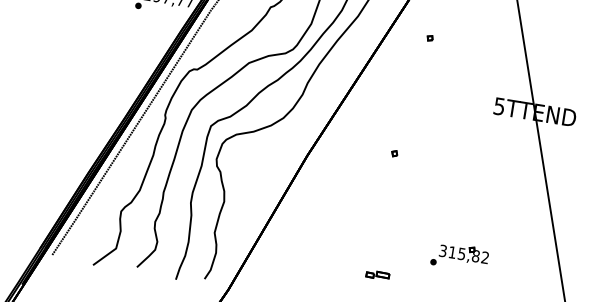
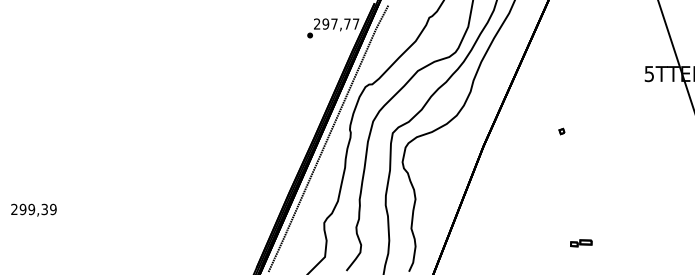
part: (429, 38) -> (576, 22), removed
part: (460, 256) -> (635, 214), removed
part: (378, 275) -> (581, 243), moved

